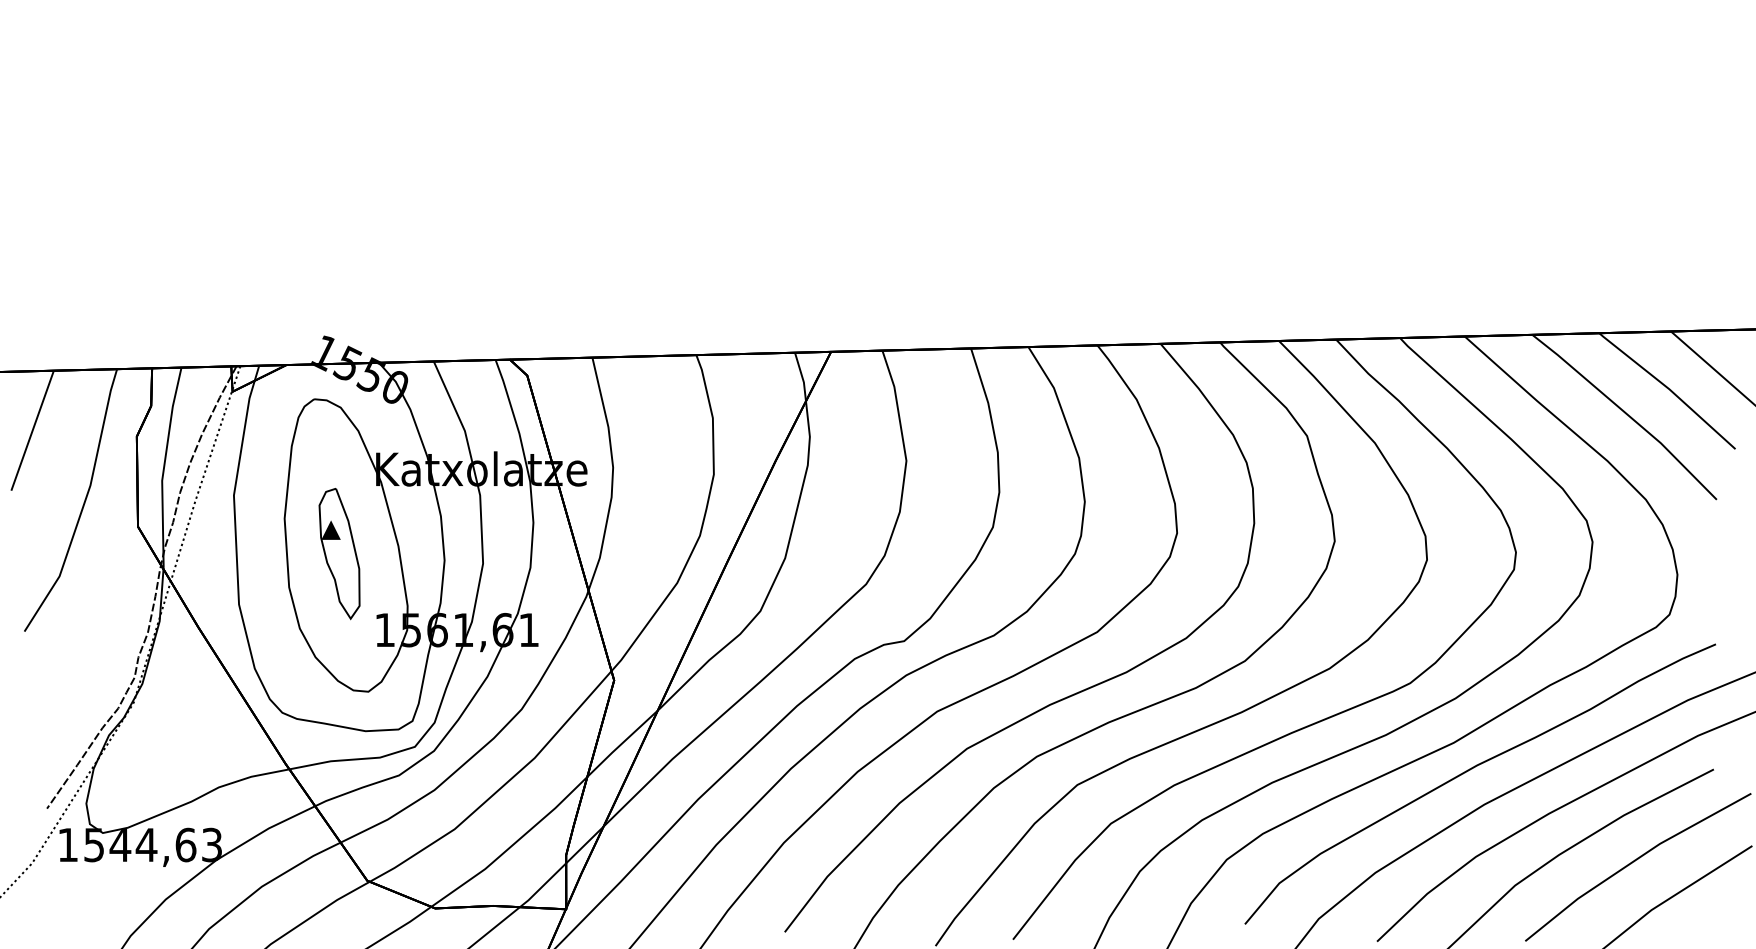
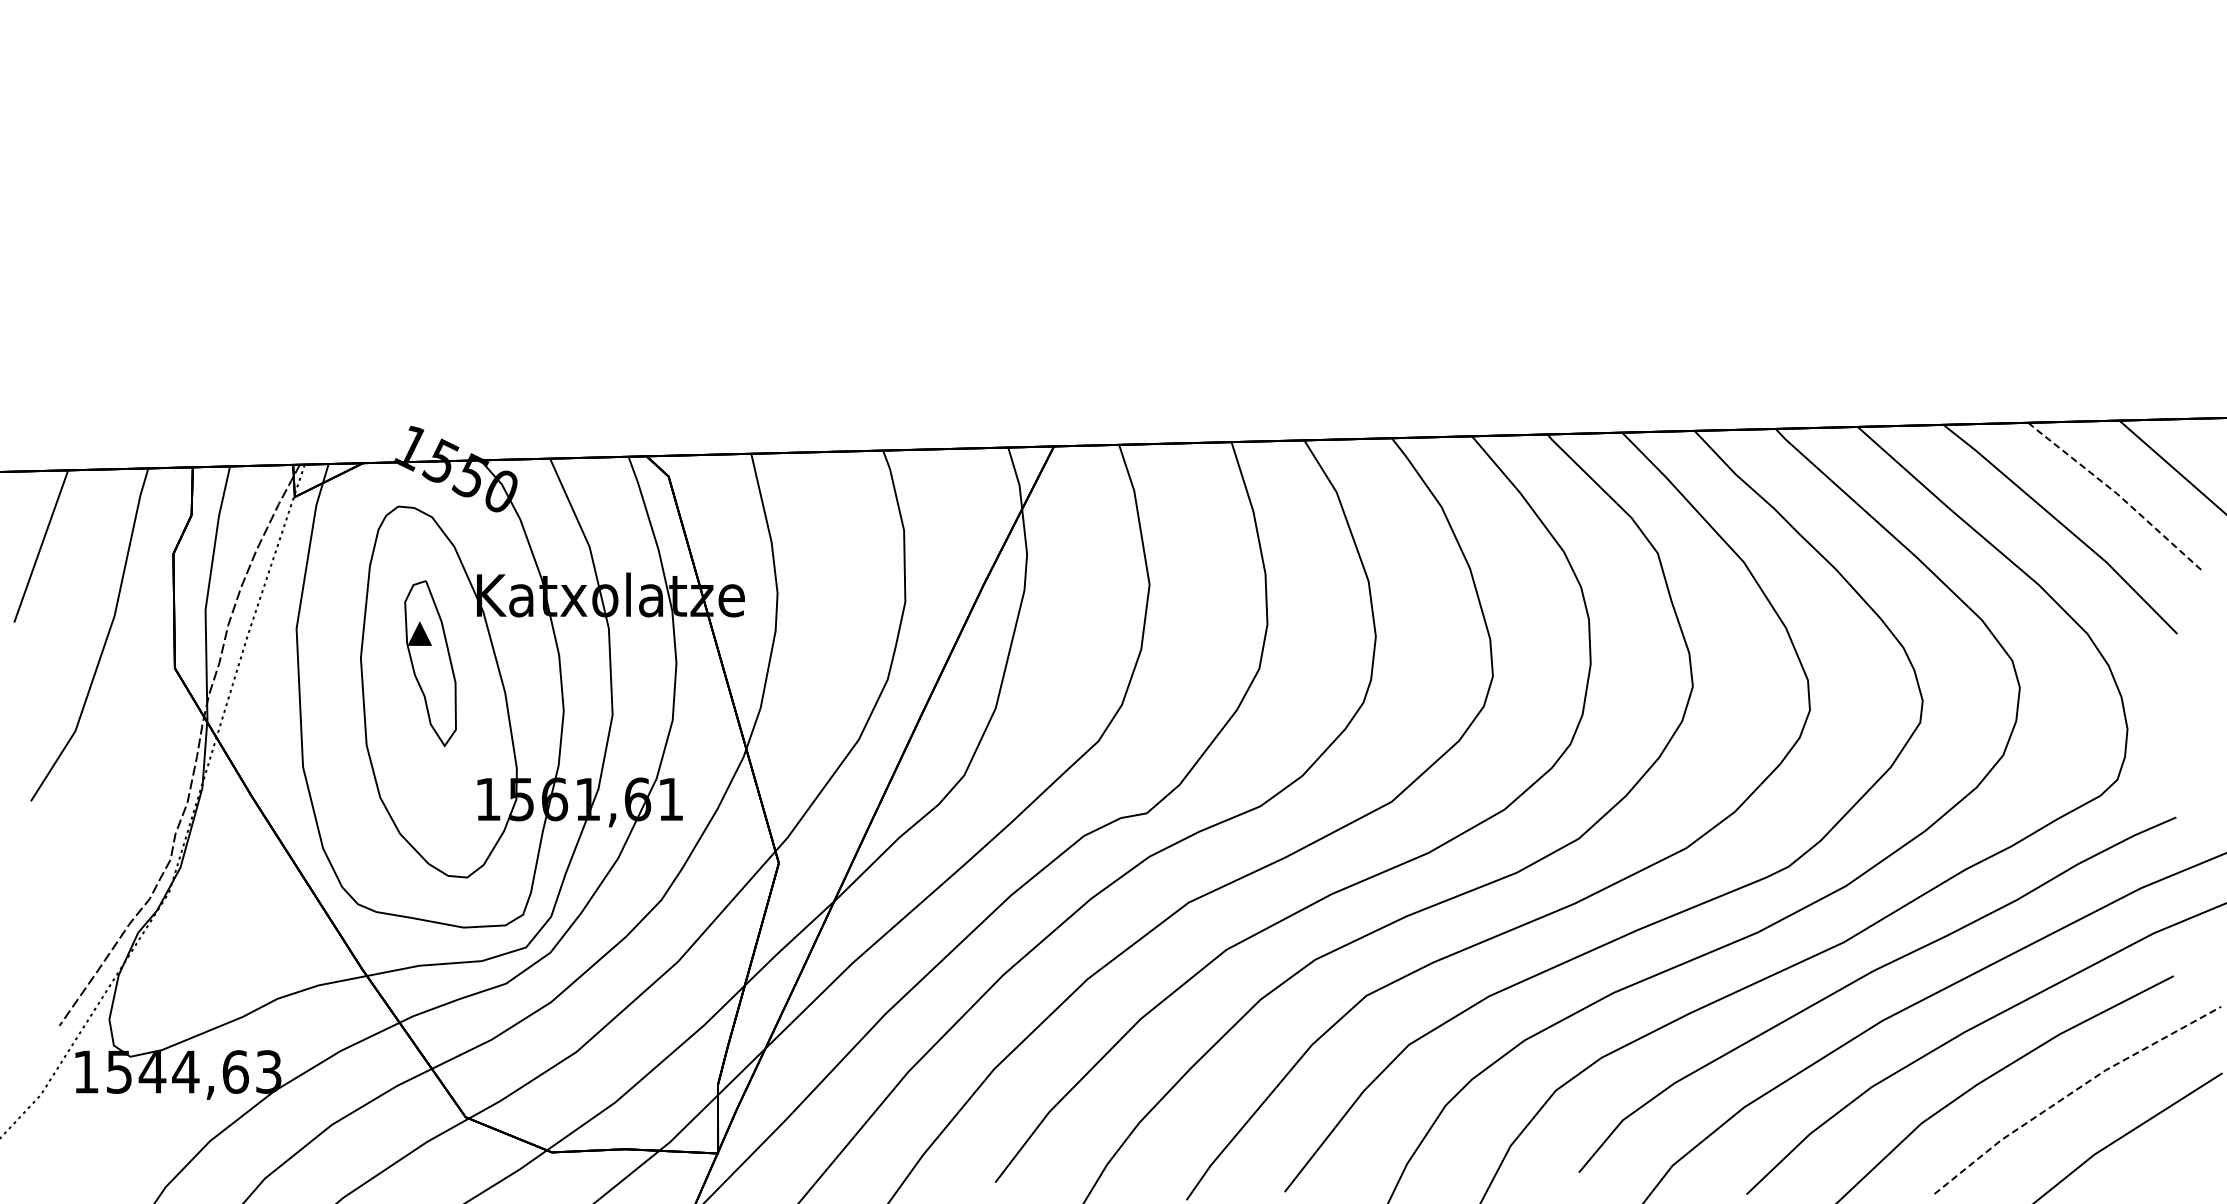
line: (1668, 388) -> (2116, 493), solid -> dashed
part: (339, 553) -> (430, 663), moved
line: (1634, 861) -> (2073, 1092), solid -> dashed

